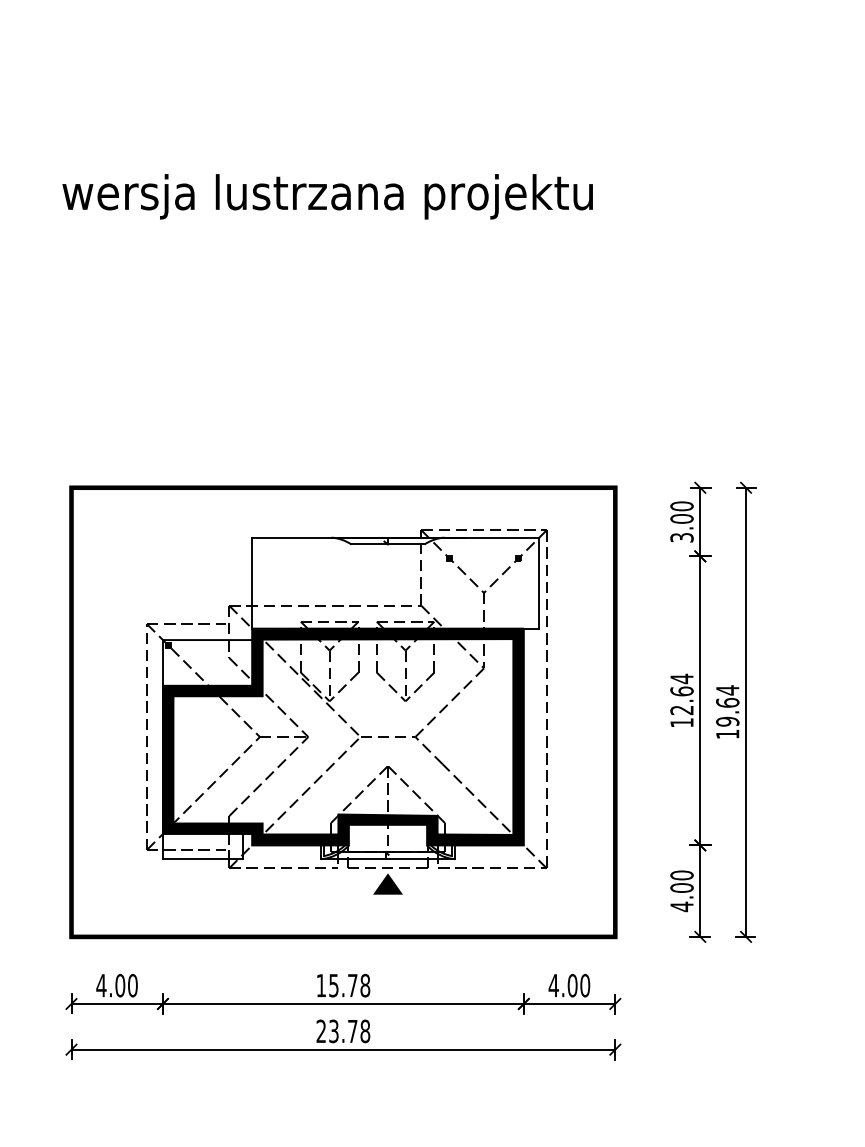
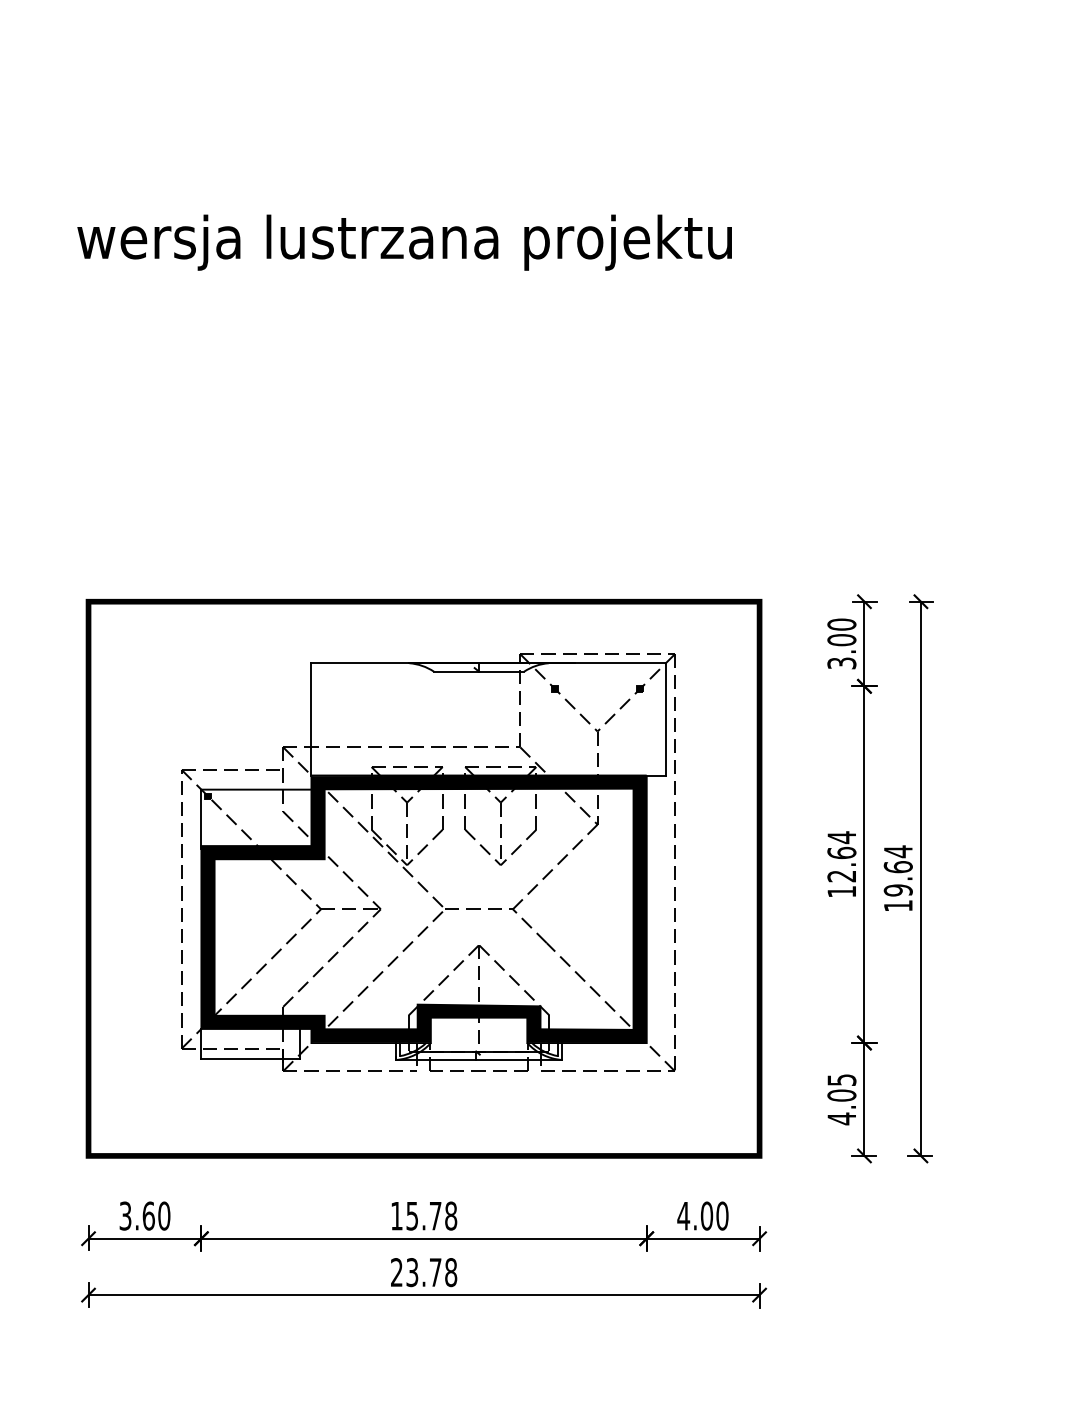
text: (681, 875) -> (841, 1080), 4.00 -> 4.05
fill: (387, 883) -> (478, 1090), removed
text: (110, 985) -> (136, 1215), 4.00 -> 3.60

